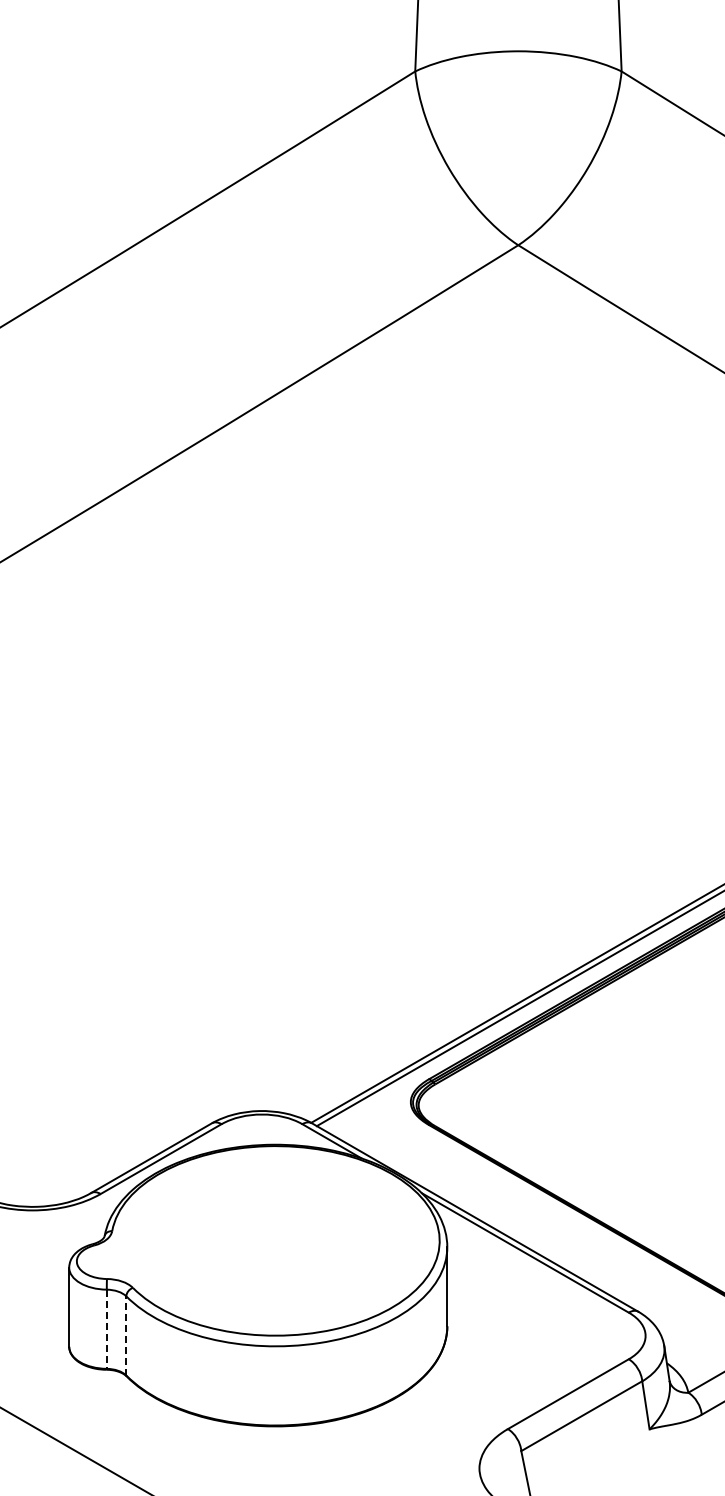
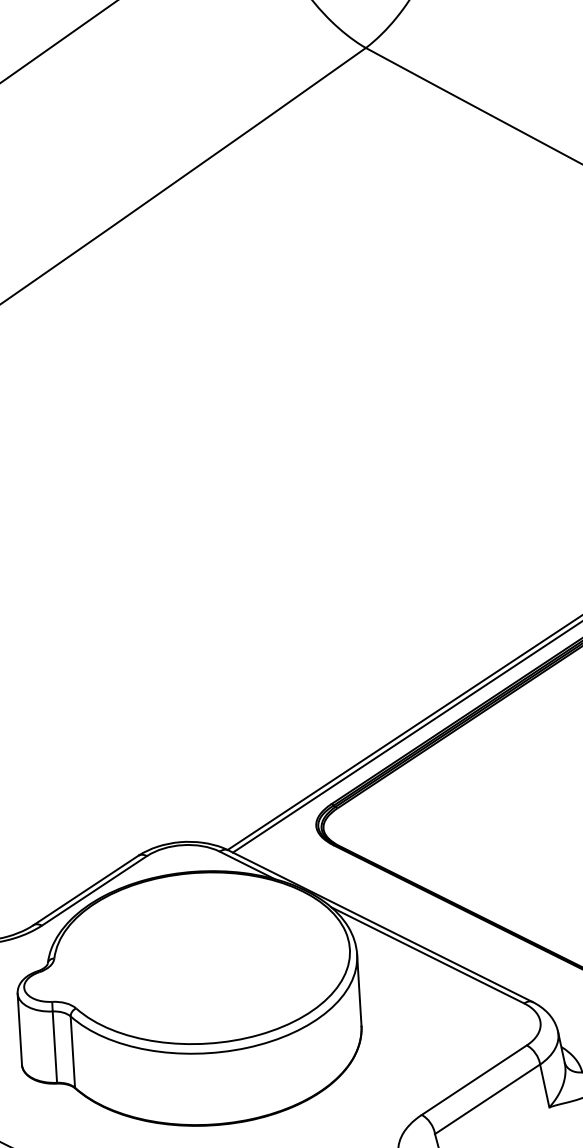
line: (106, 1329) -> (54, 1047), dashed -> solid
line: (126, 1335) -> (72, 1051), dashed -> solid

